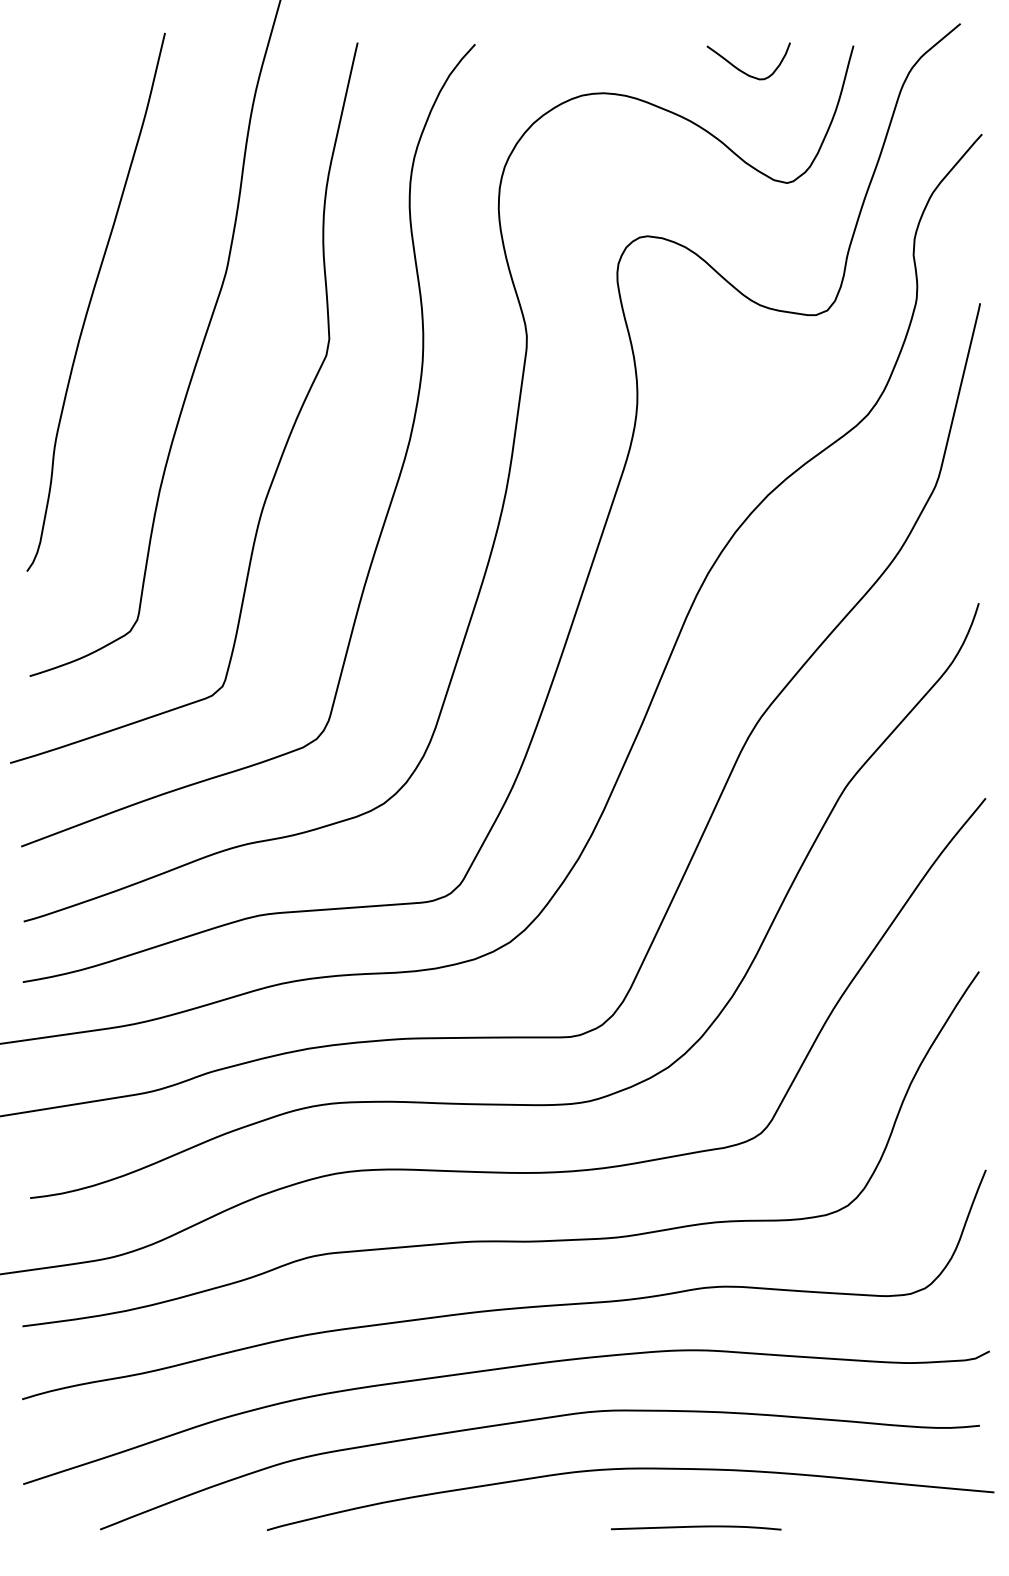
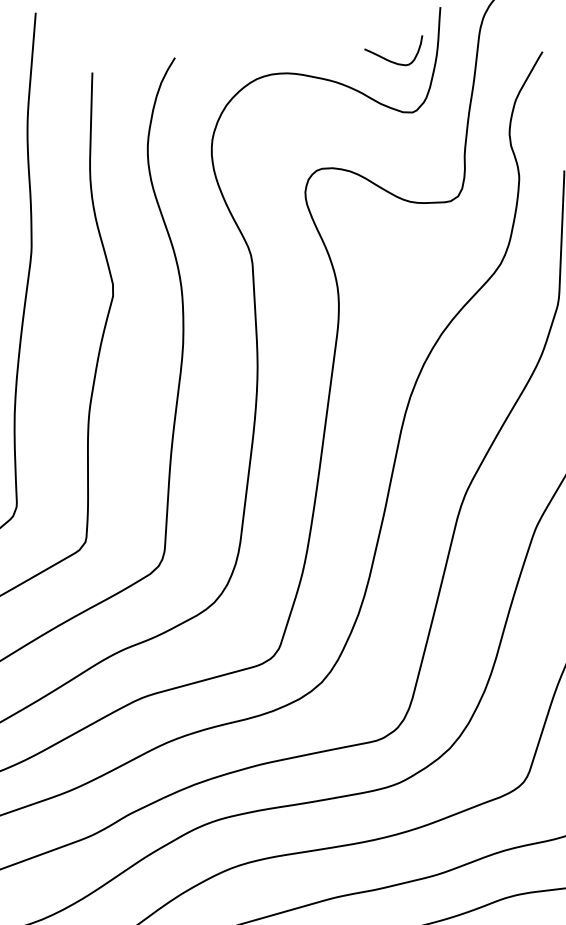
curve: (742, 70) -> (392, 61), moved

